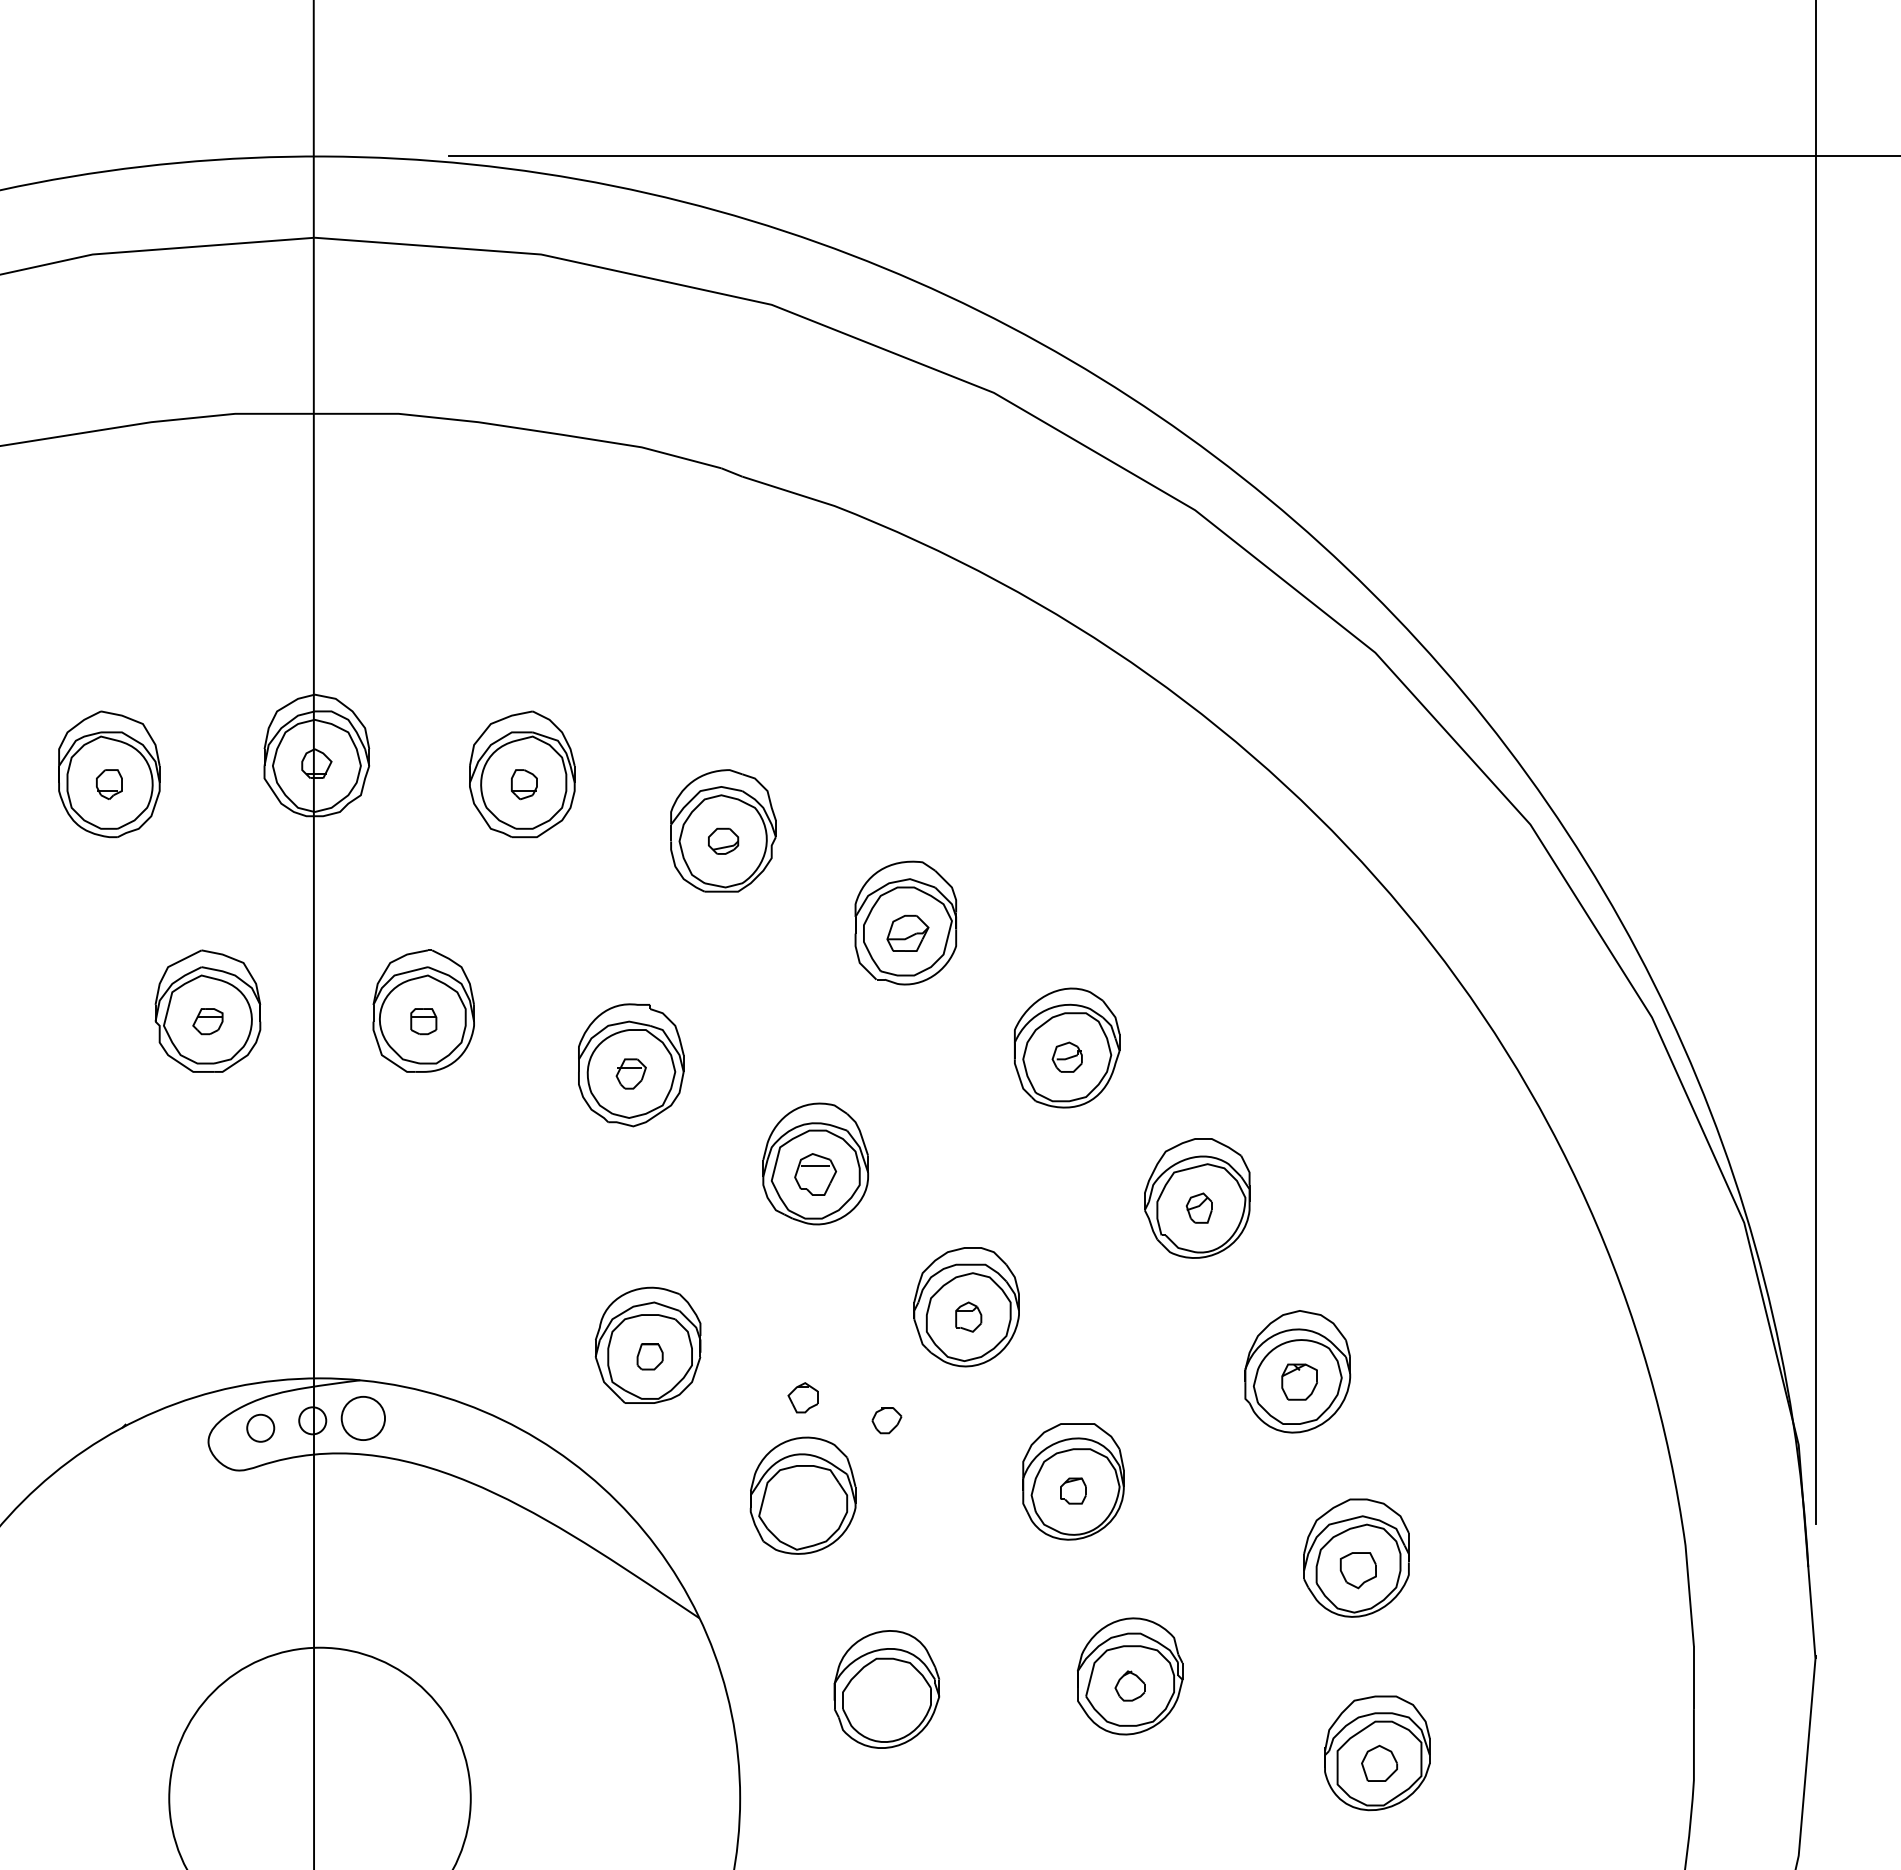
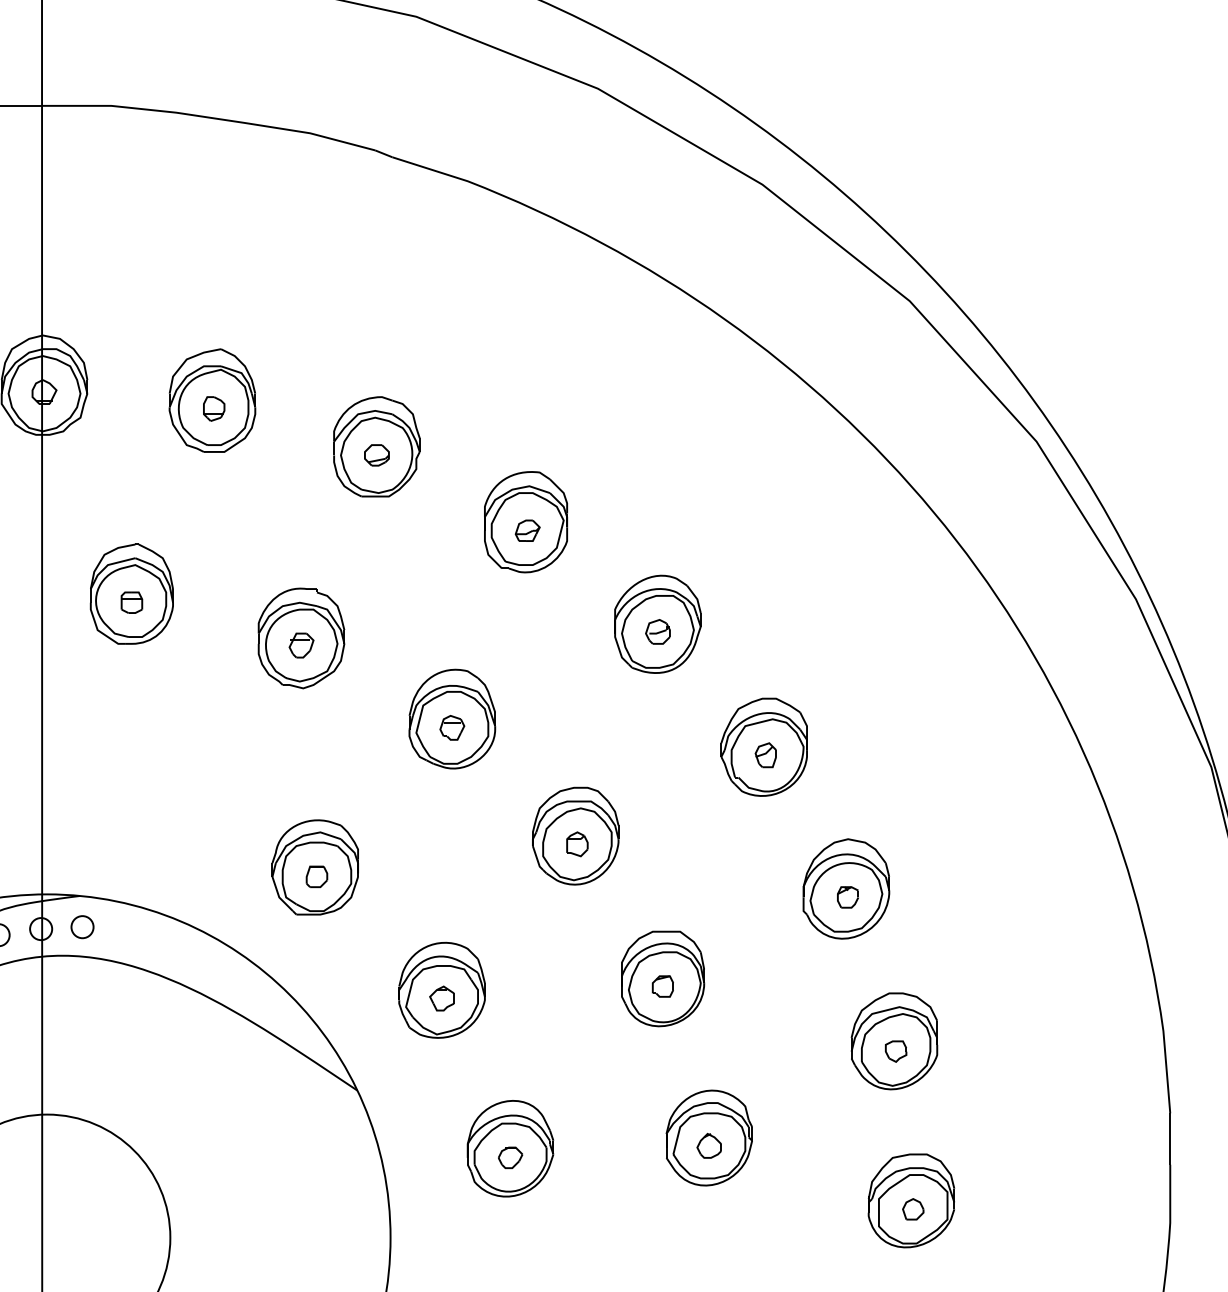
part: (907, 933) -> (527, 530), size x0.71
part: (815, 1174) -> (452, 727), size x0.71
part: (1299, 1381) -> (847, 896), size x0.71
part: (802, 1397) -> (441, 998), moved
circle: (362, 1418) -> (81, 927), size x0.62
part: (886, 1420) -> (510, 1157), moved
part: (1358, 1570) -> (896, 1051), size x0.71
part: (1379, 1763) -> (913, 1209), size x0.71

